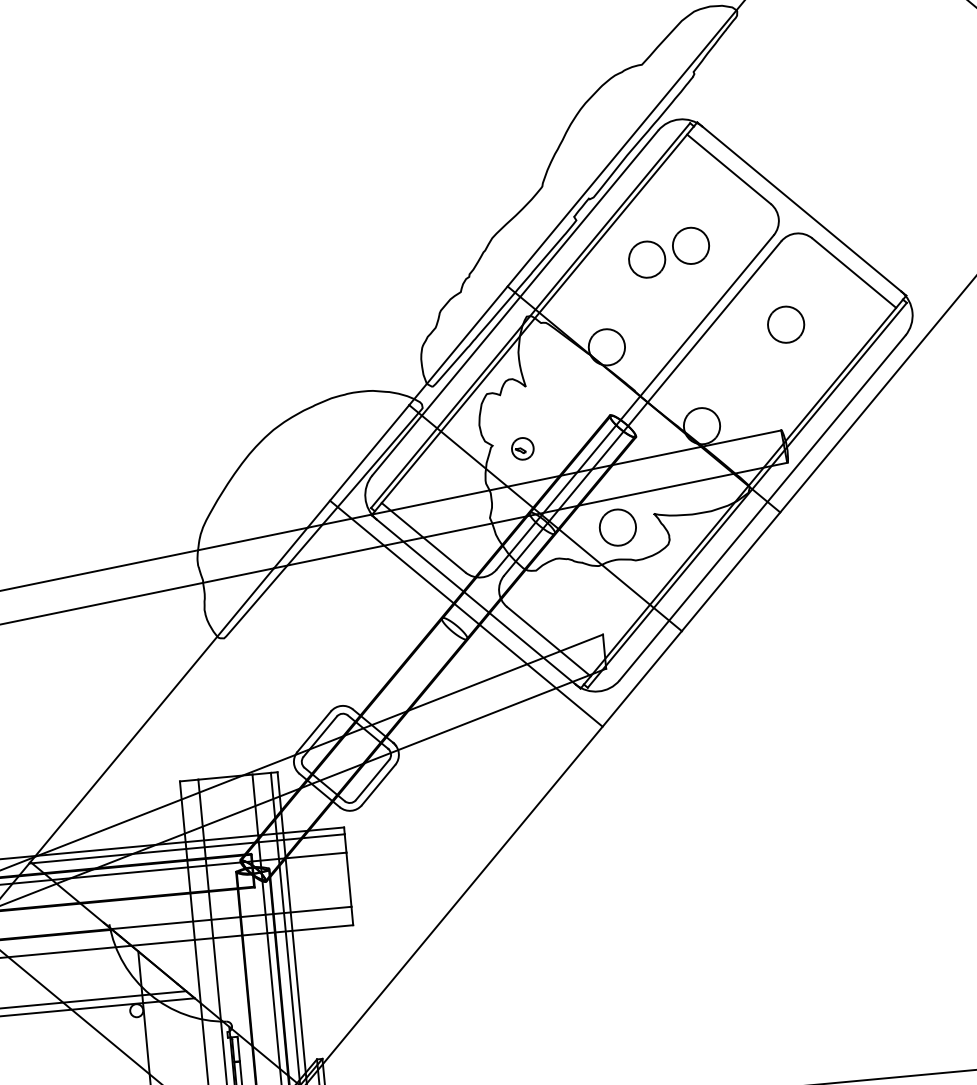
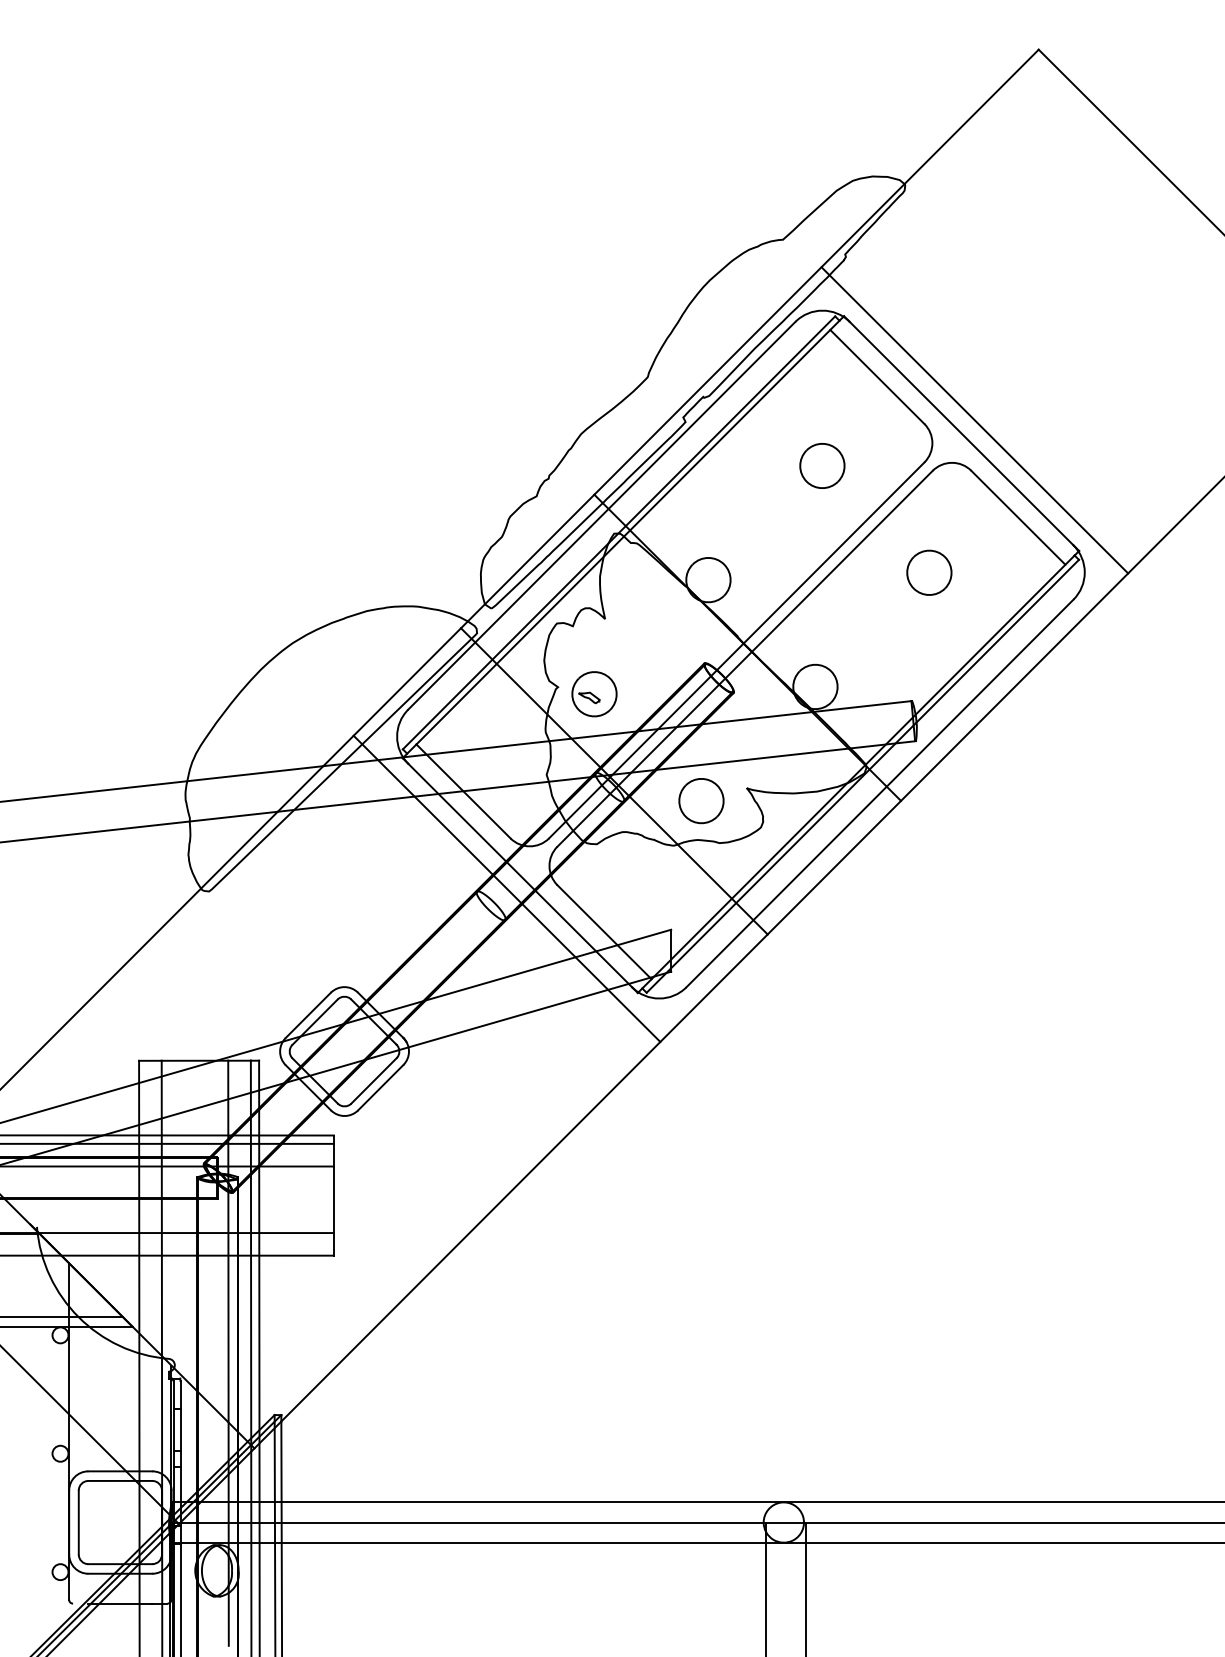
line: (811, 197) -> (974, 420), added
part: (647, 259) -> (767, 477), removed
part: (522, 448) -> (594, 694), size x1.67

